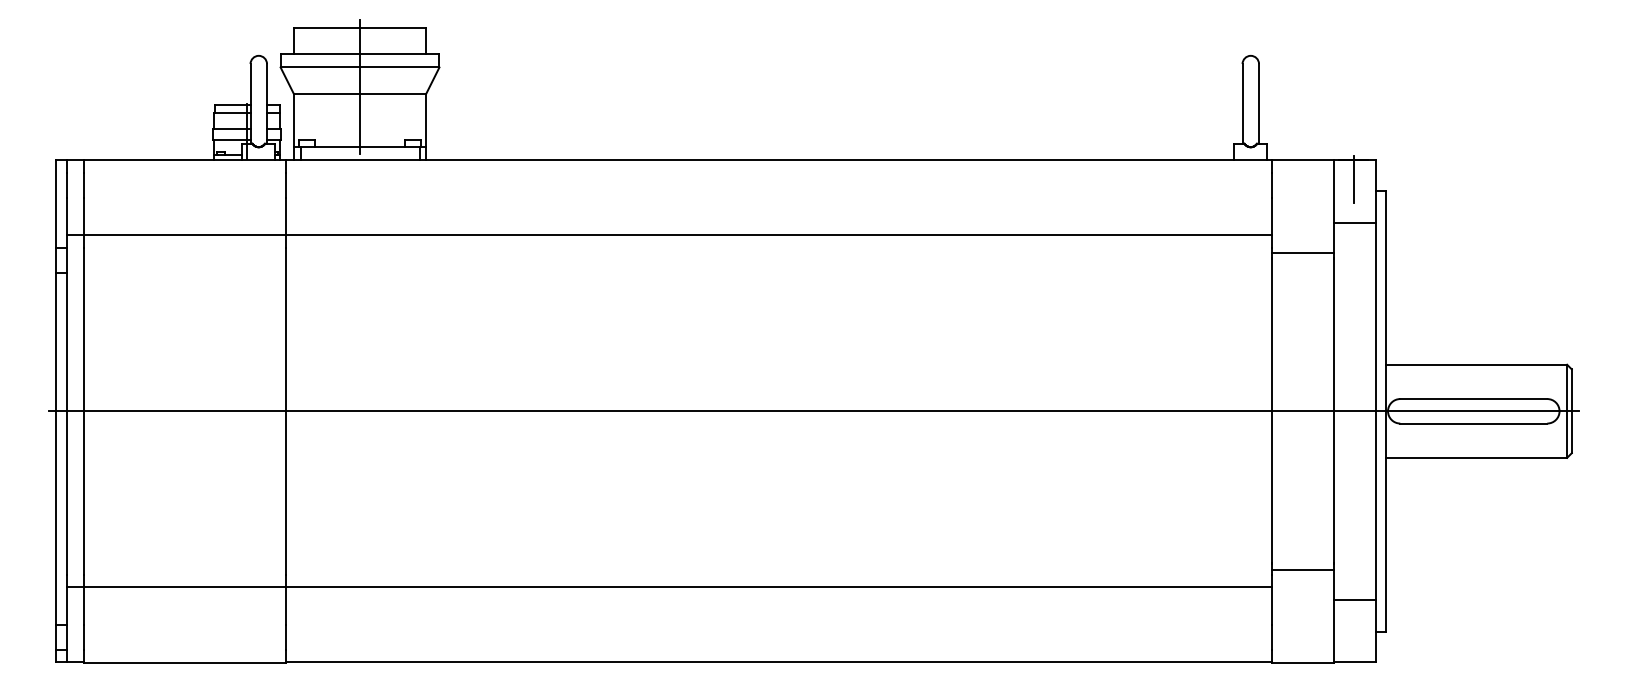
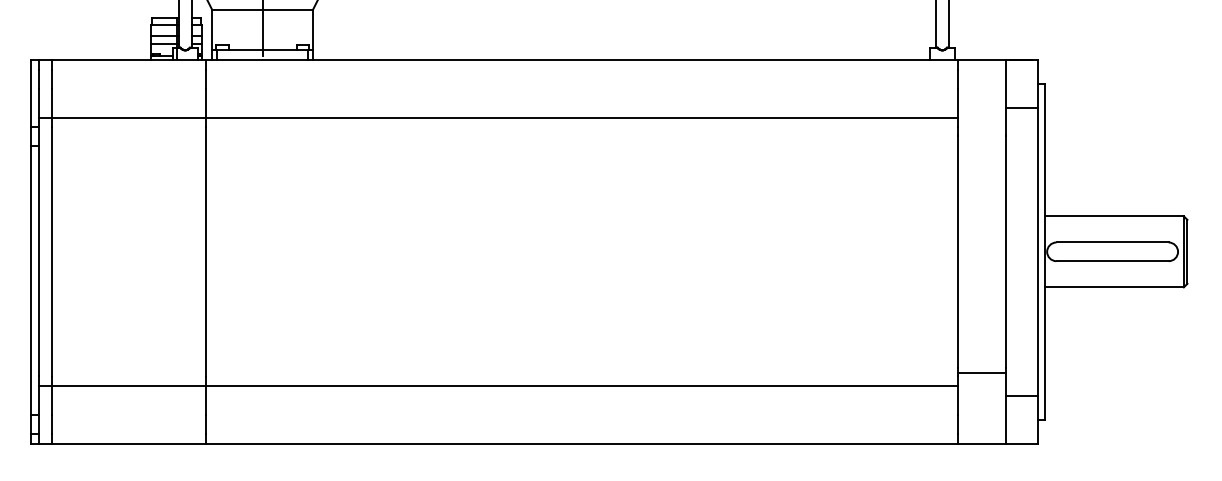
line: (1353, 179) -> (1020, 74), removed
line: (1302, 253) -> (981, 131), removed
line: (813, 411) -> (608, 252), removed

